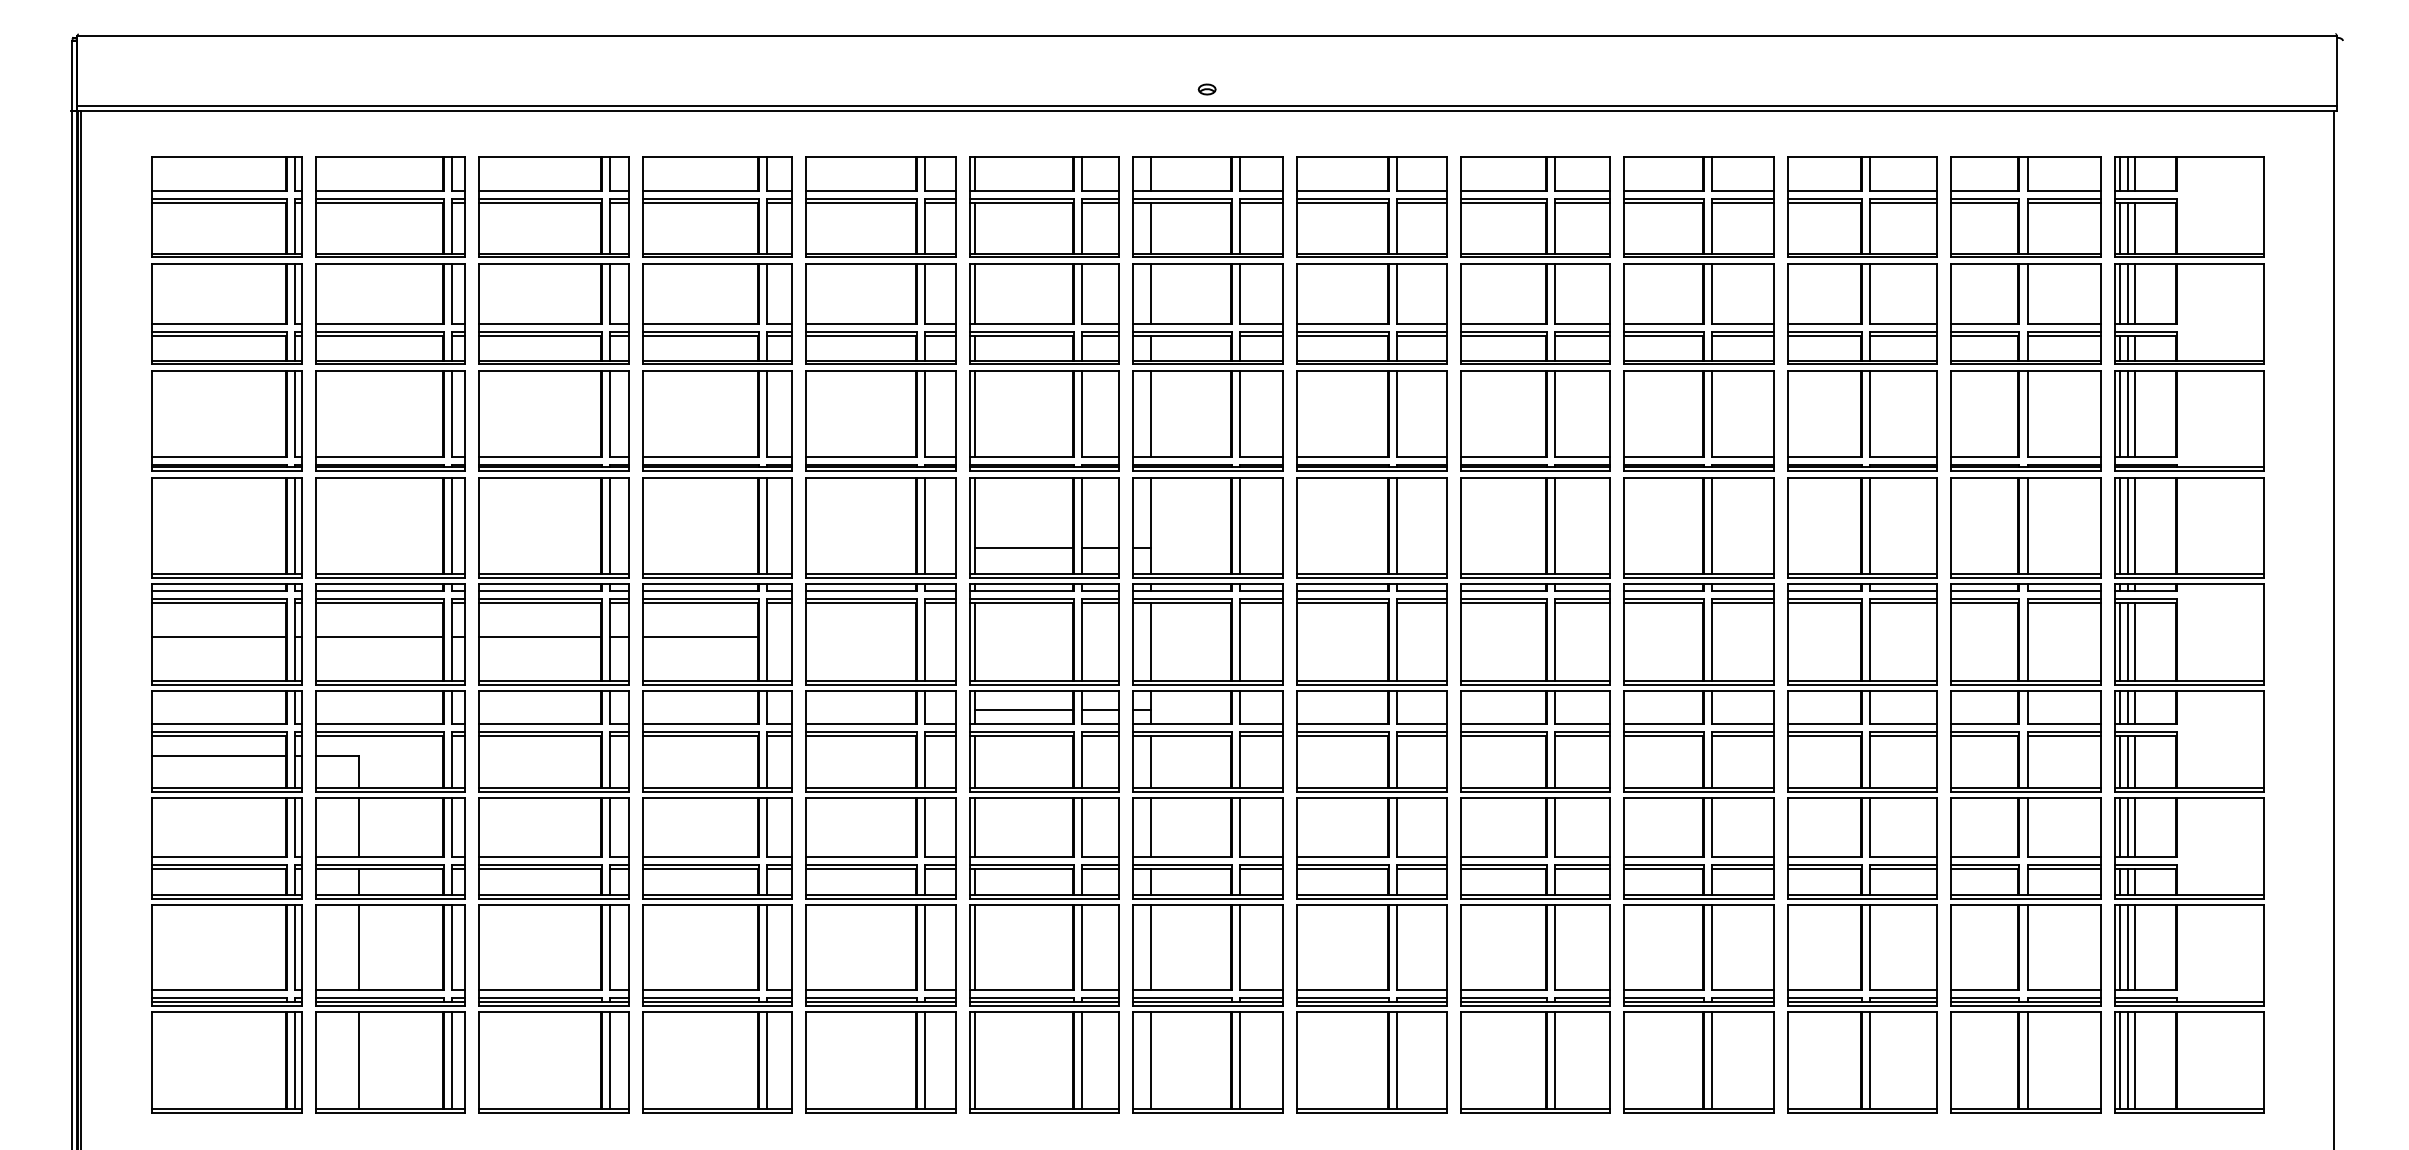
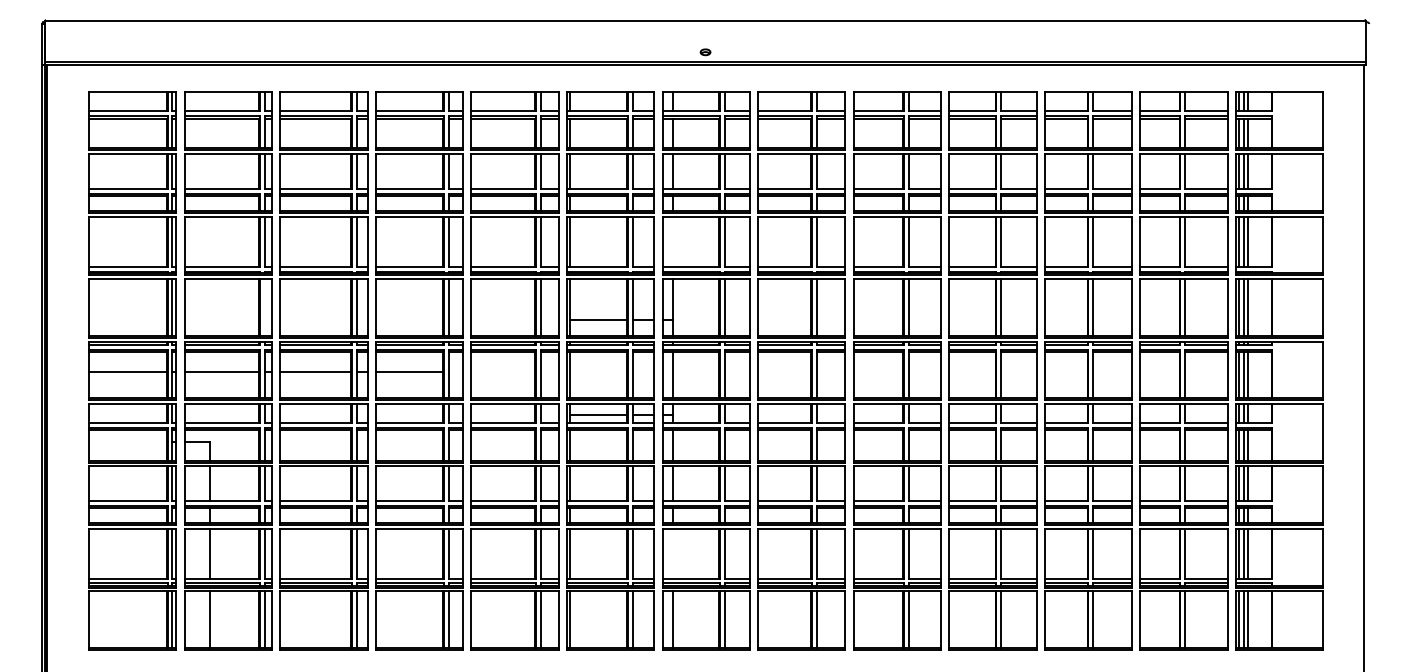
line: (1150, 413) -> (672, 241), removed
line: (452, 526) -> (264, 307), removed
line: (219, 755) -> (128, 441), removed
line: (1150, 947) -> (672, 553), removed

